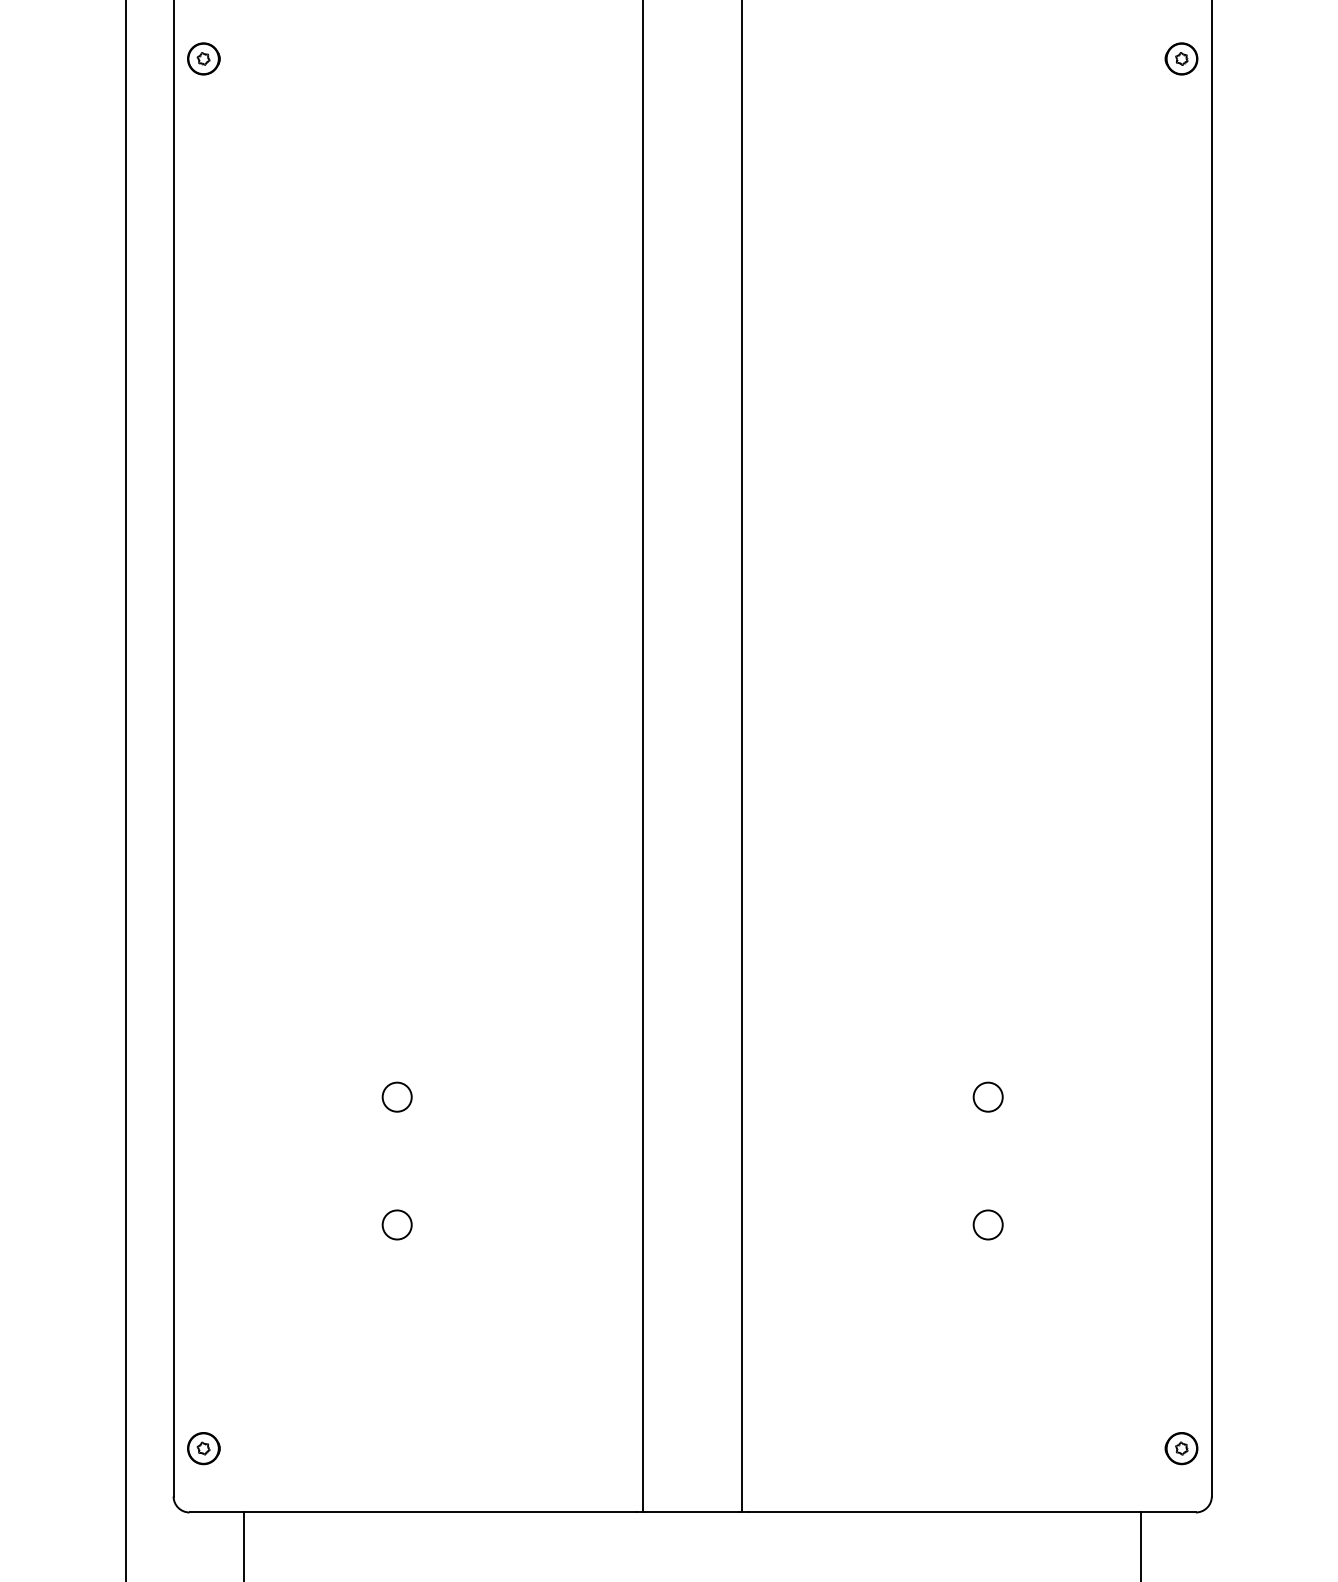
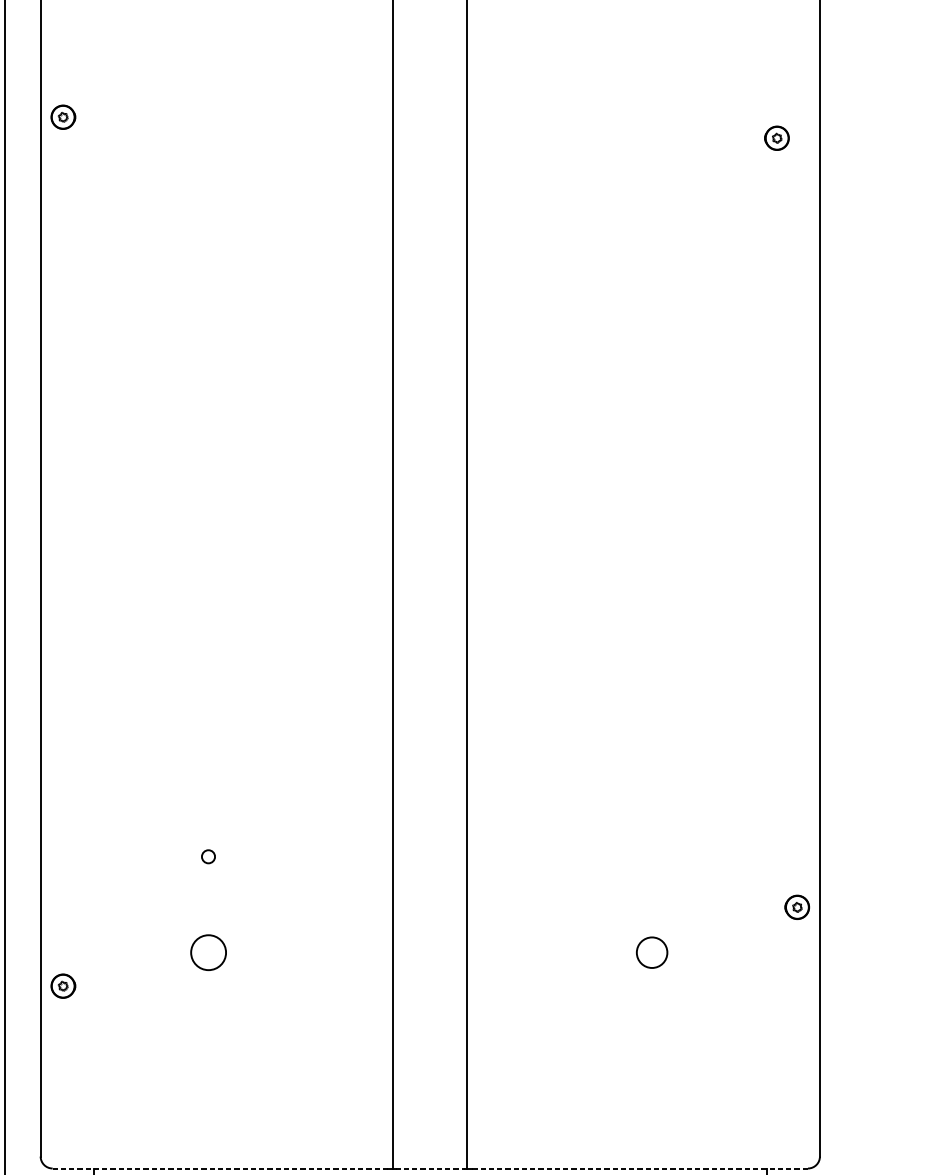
part: (203, 58) -> (63, 116), moved
part: (1181, 58) -> (776, 137), moved
circle: (396, 1096) -> (207, 856), size x0.6
circle: (987, 1096) -> (651, 856), removed
circle: (396, 1224) -> (207, 952), size x1.6
circle: (987, 1224) -> (651, 952), size x1.4
part: (203, 1448) -> (63, 986), moved
part: (1181, 1448) -> (797, 907), moved
line: (413, 1512) -> (220, 1168), solid -> dashed
line: (693, 1512) -> (430, 1168), solid -> dashed
line: (972, 1512) -> (640, 1168), solid -> dashed

